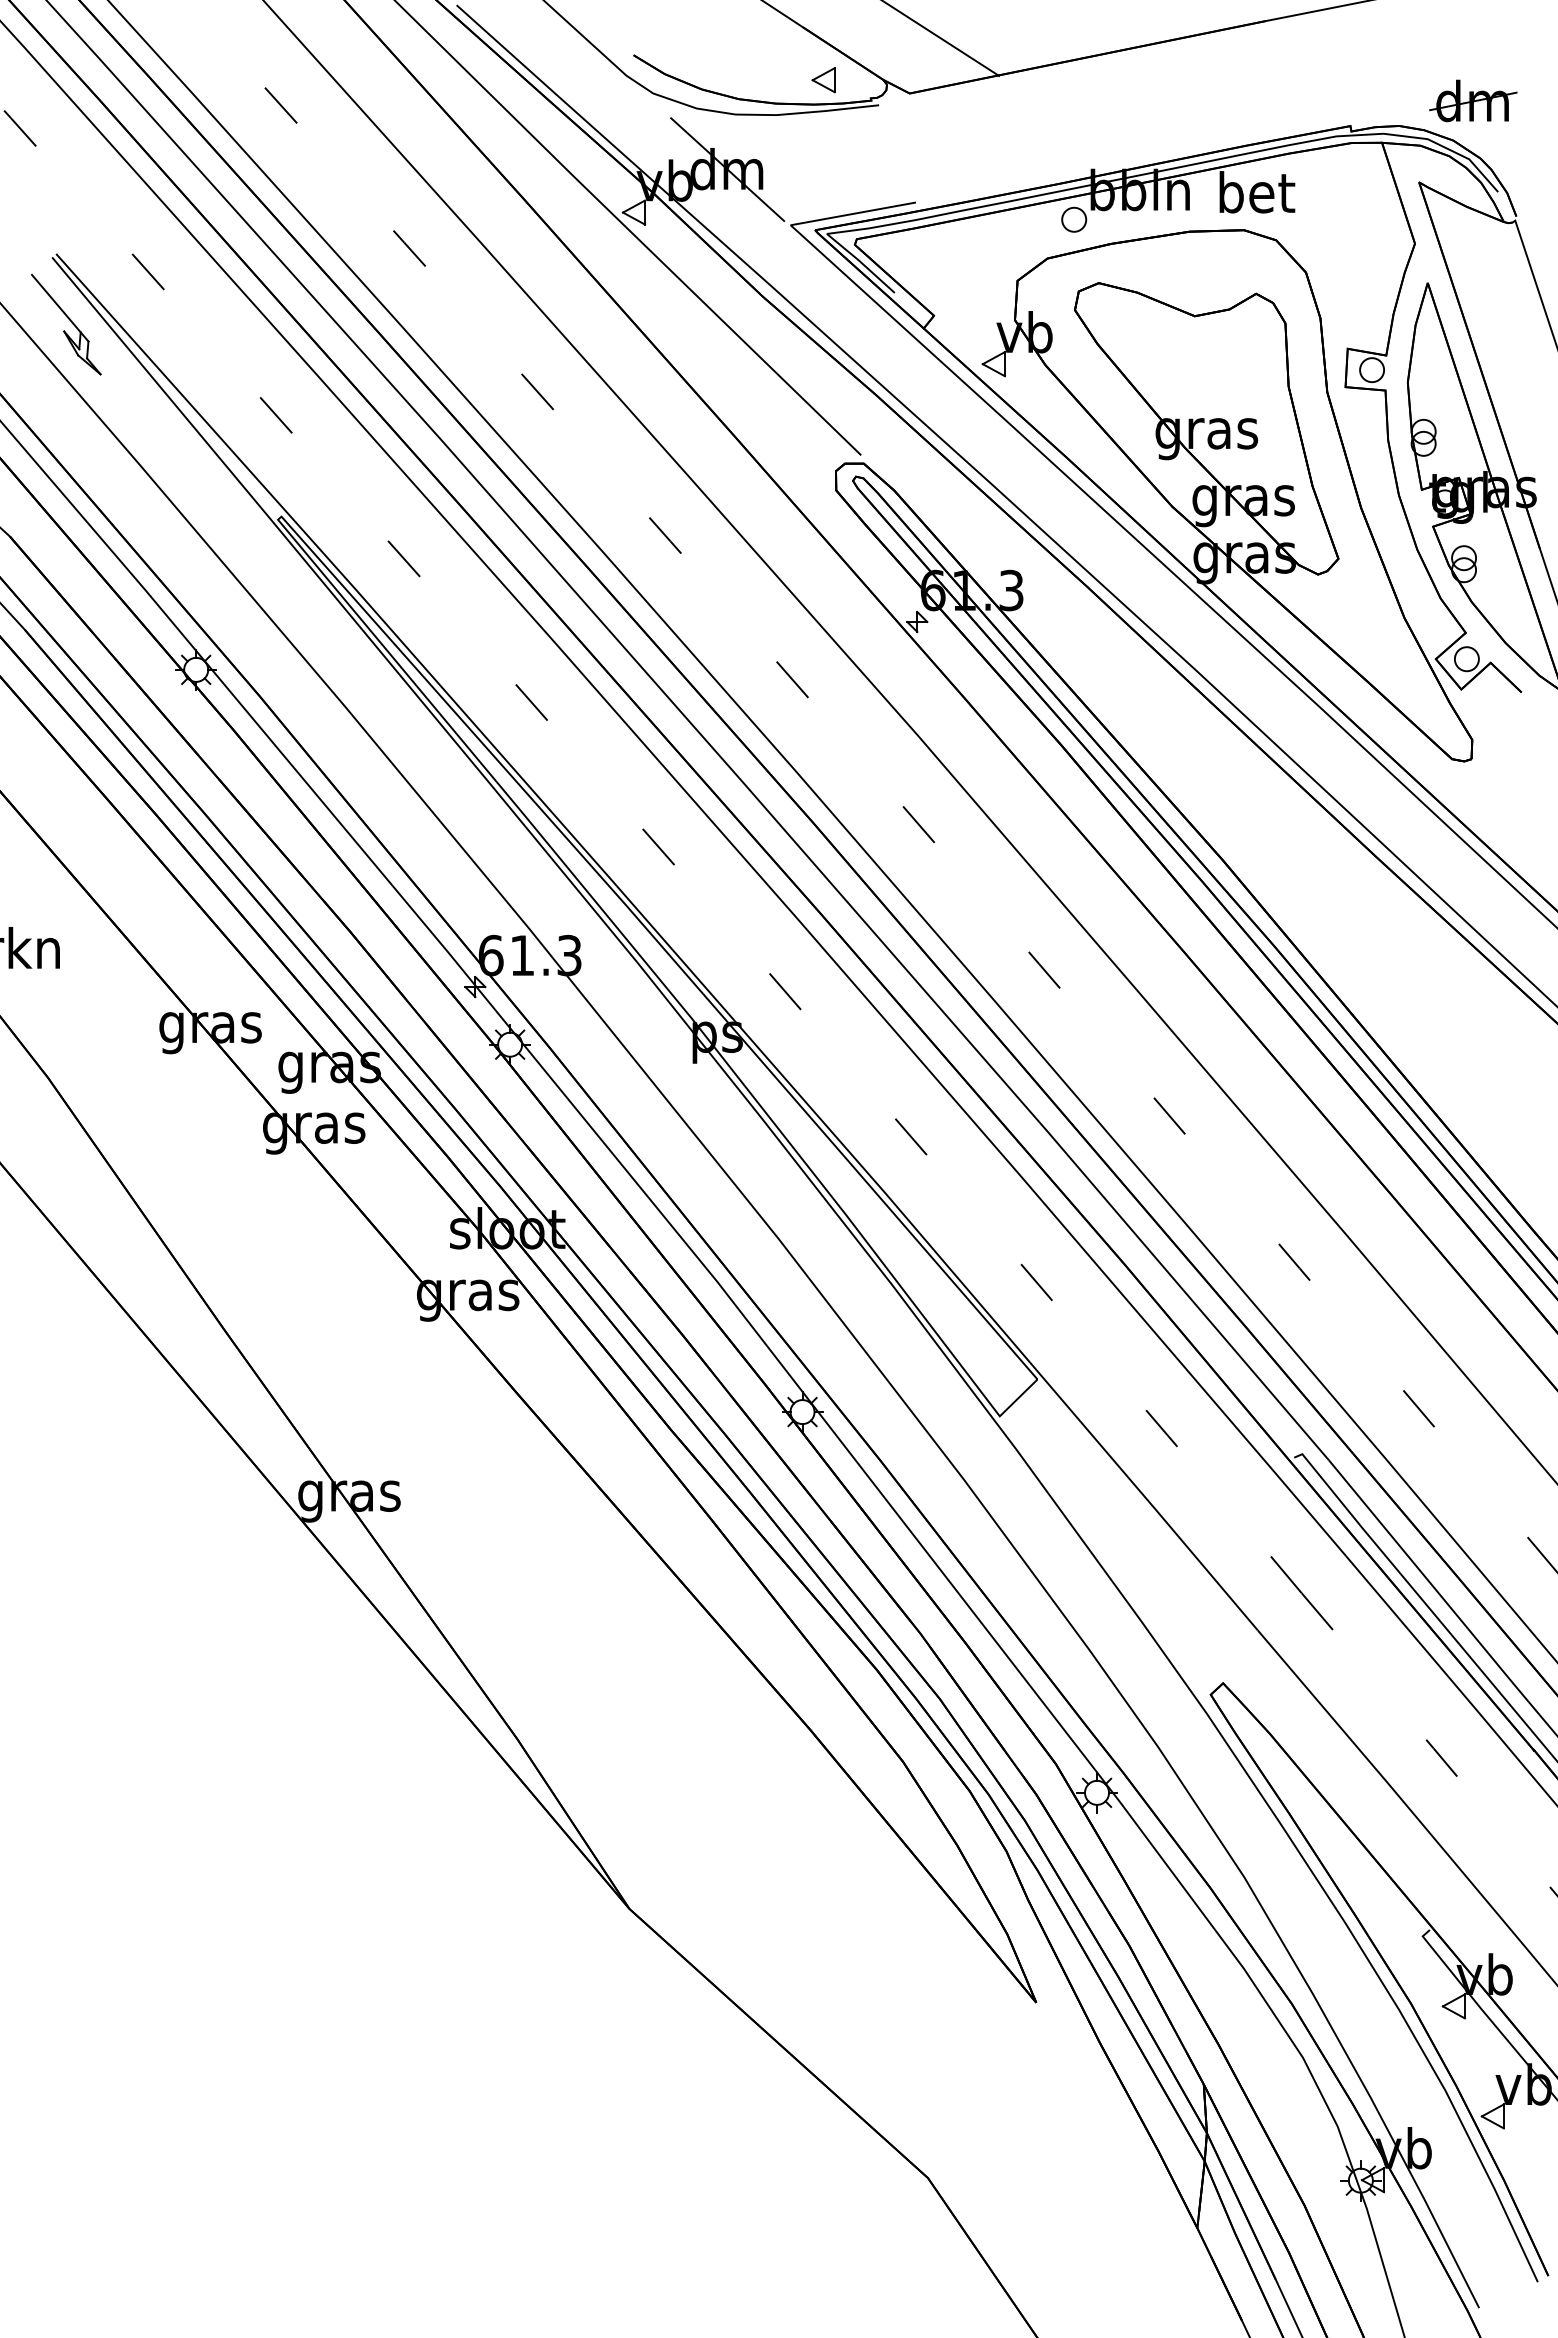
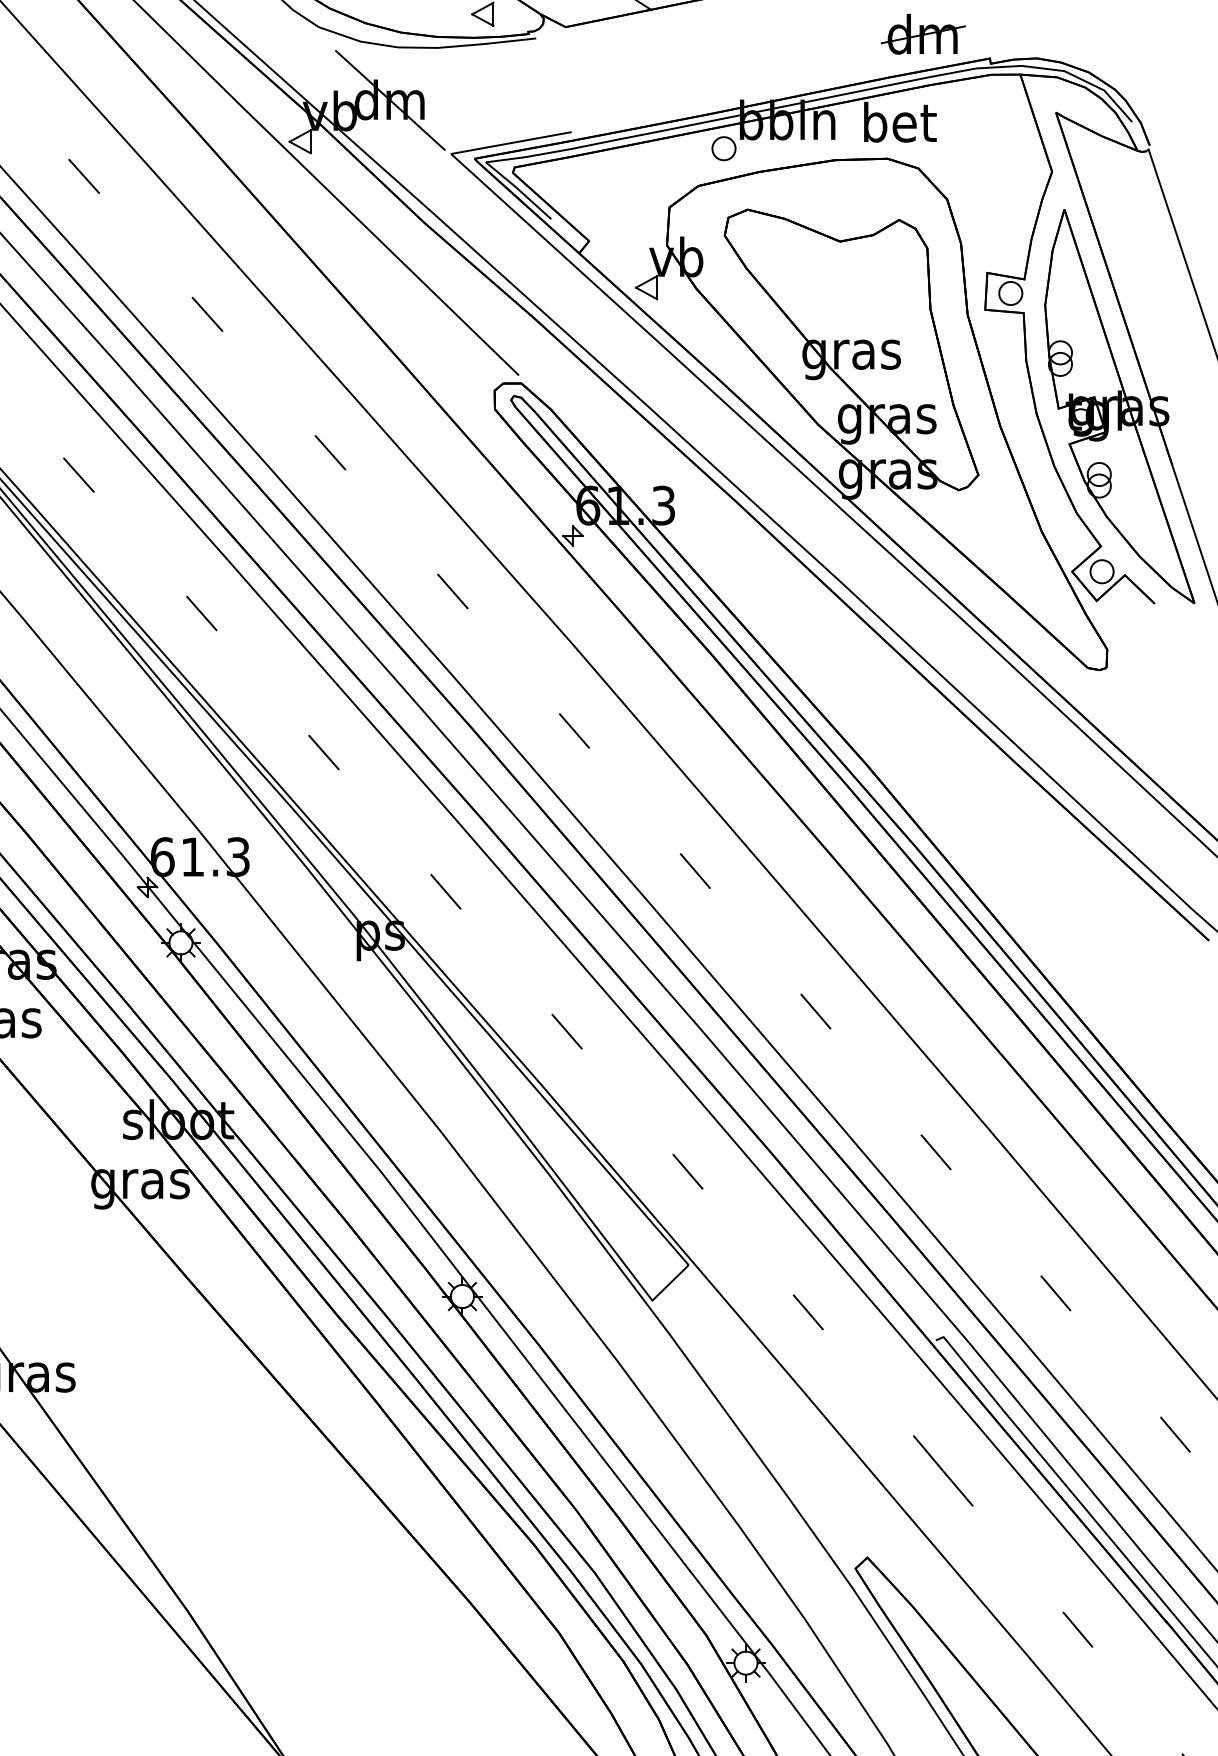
part: (1473, 100) -> (923, 33), moved

